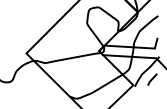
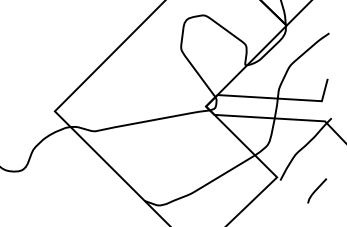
line: (152, 79) -> (317, 190), moved

